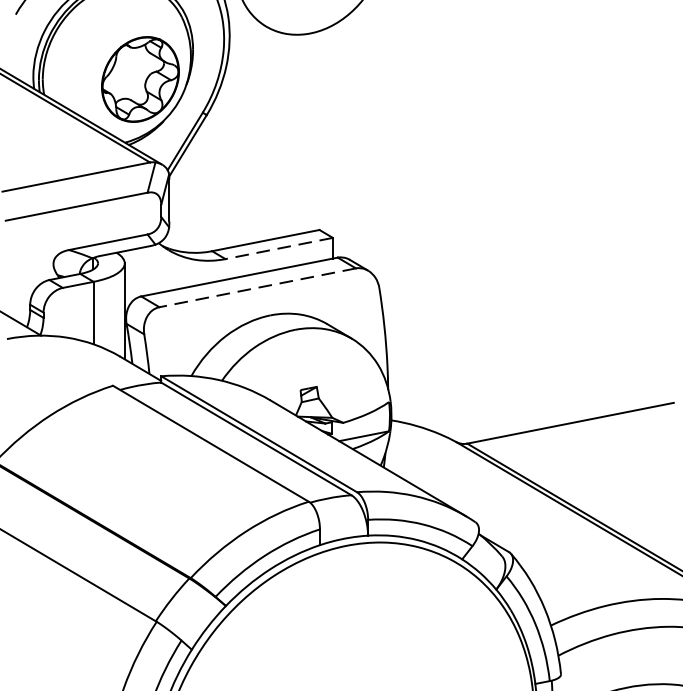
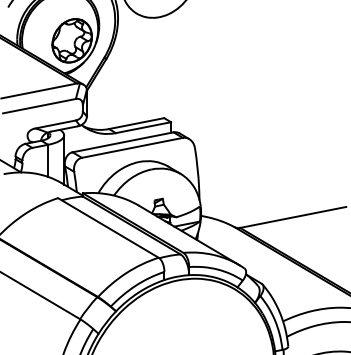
line: (279, 248) -> (143, 127), dashed -> solid
line: (255, 287) -> (131, 147), dashed -> solid

